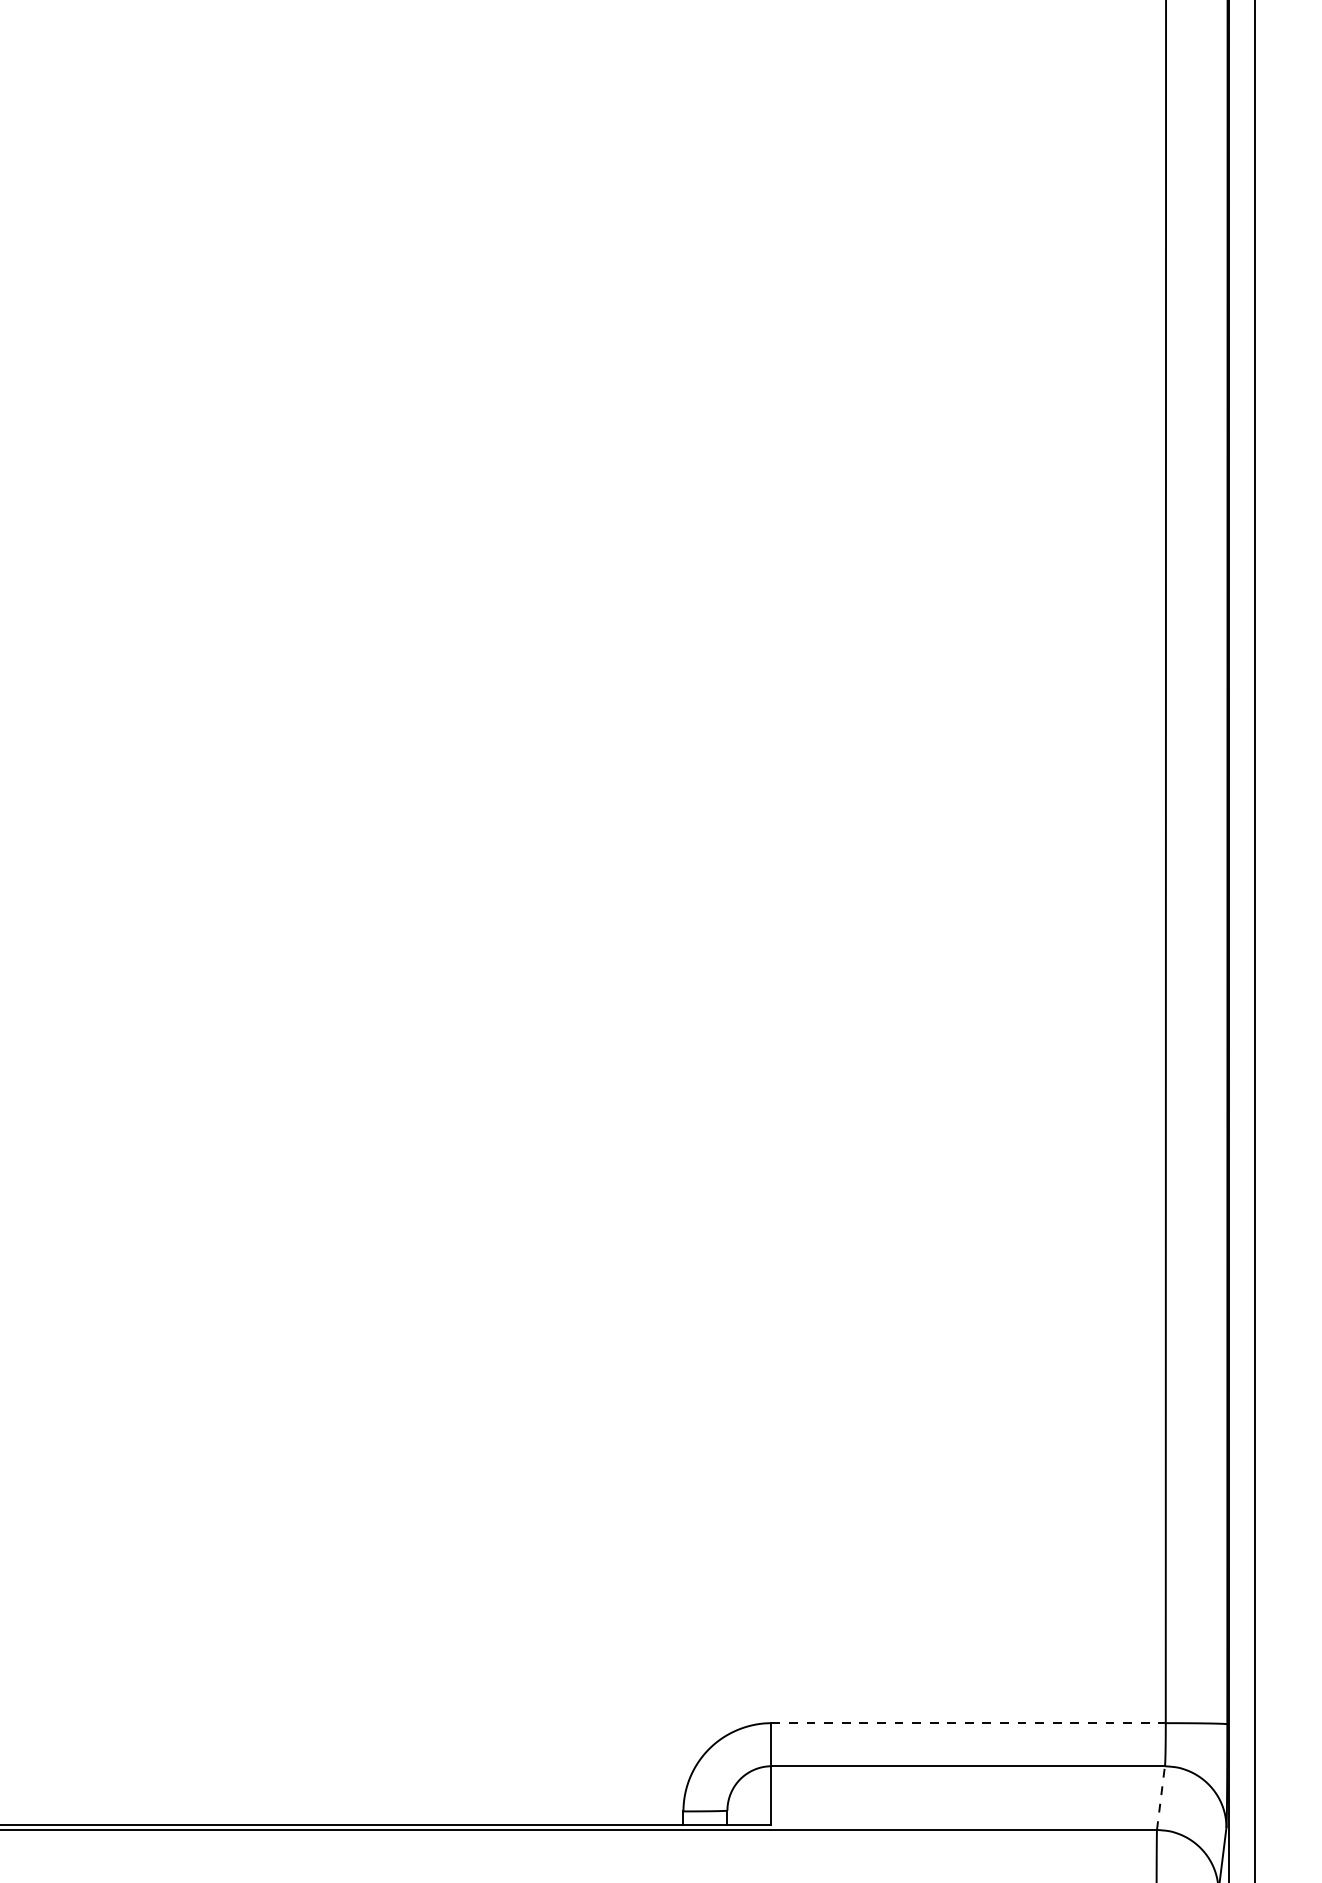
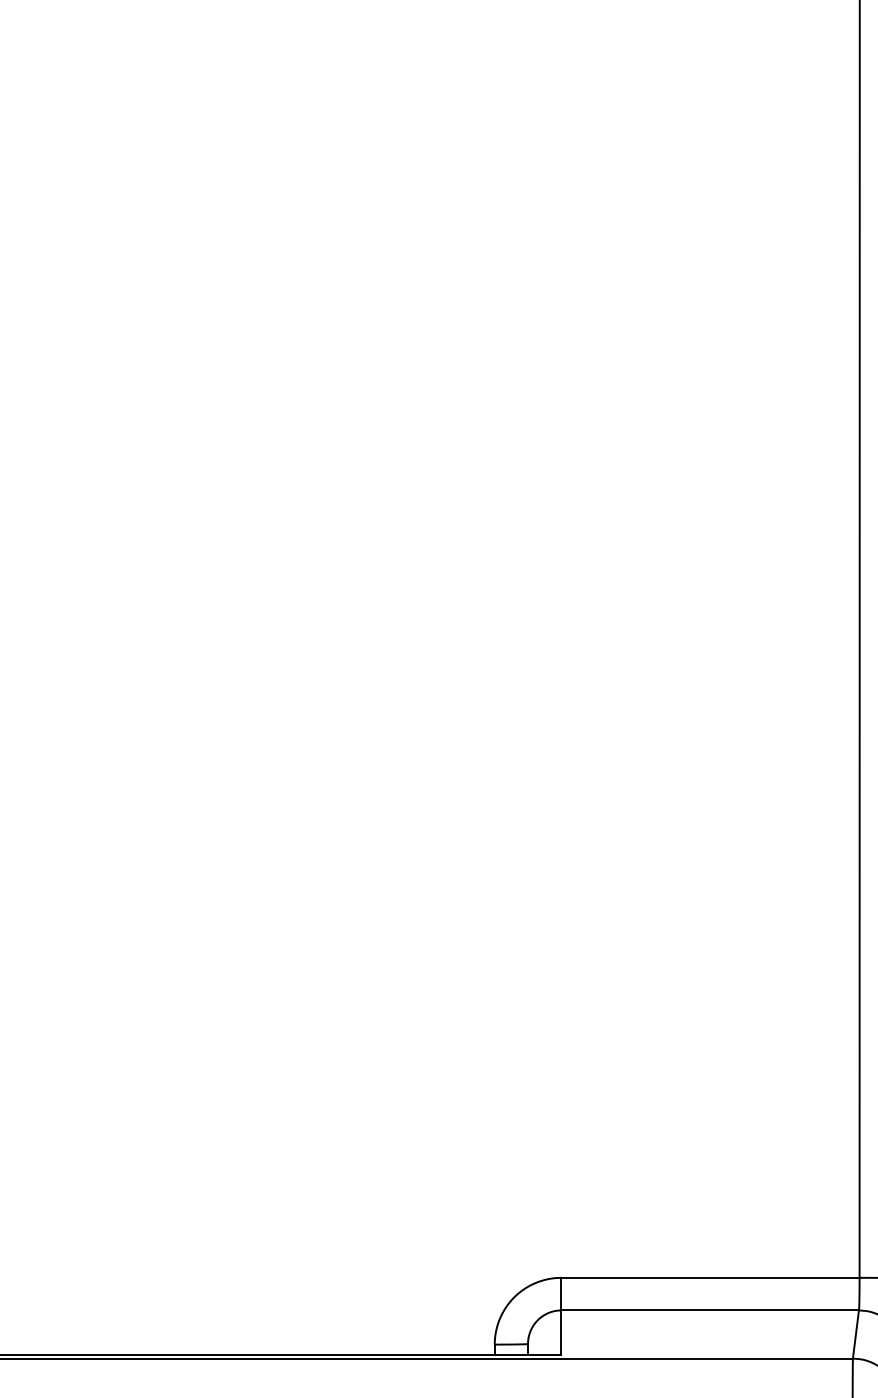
line: (969, 1723) -> (711, 1278), dashed -> solid
line: (1161, 1797) -> (856, 1334), dashed -> solid

